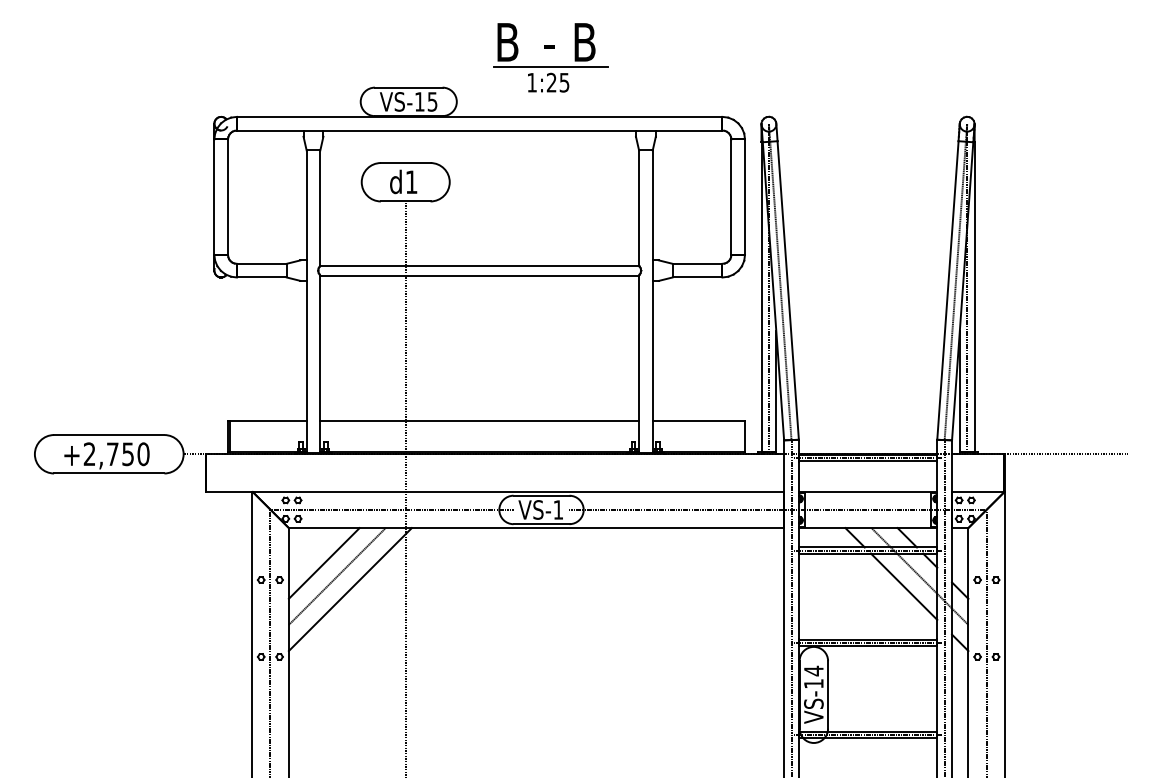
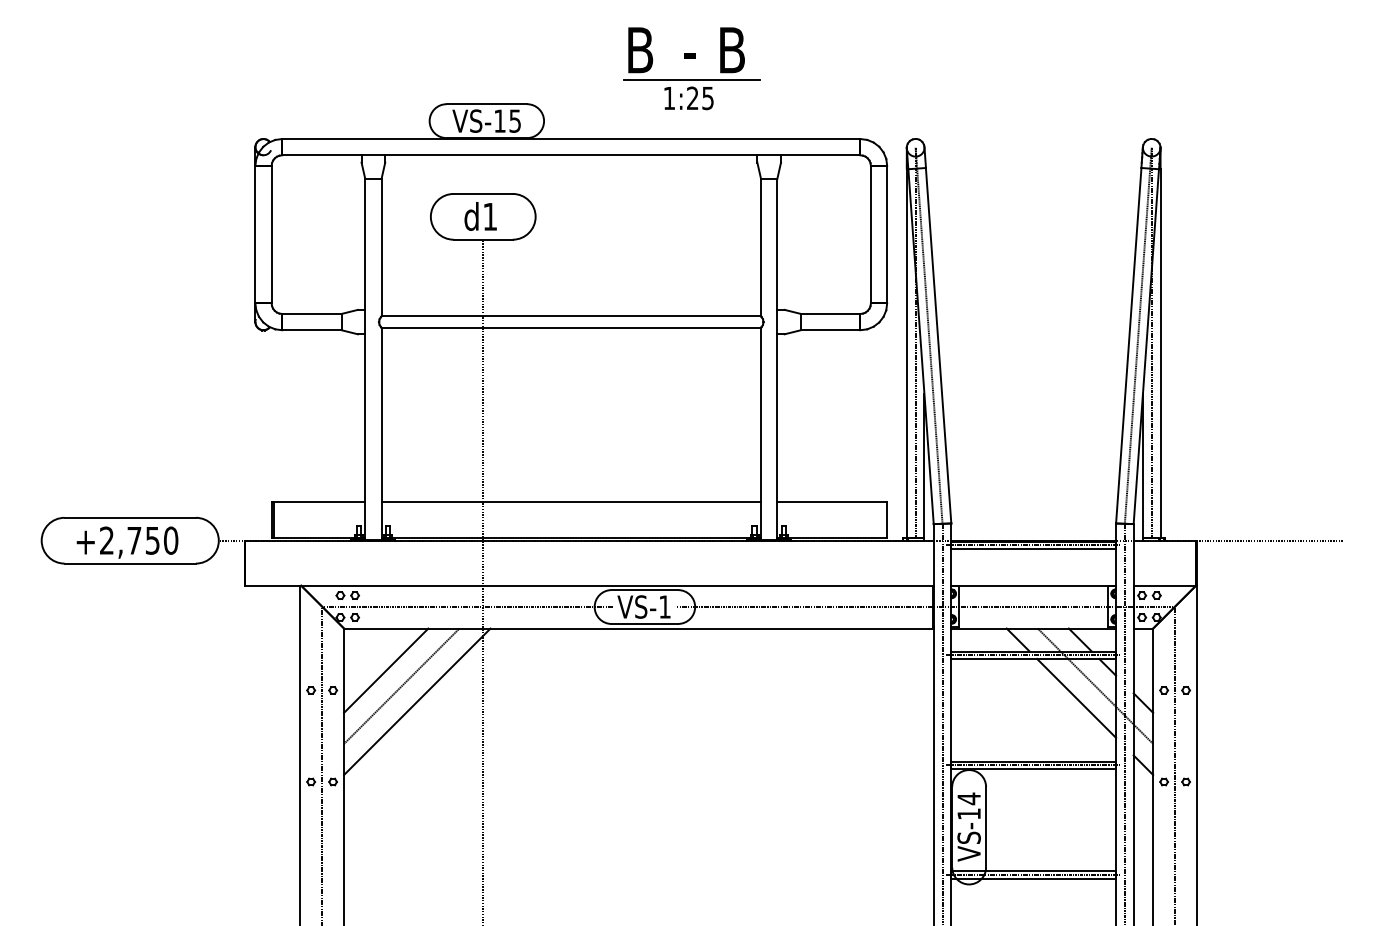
part: (550, 48) -> (691, 57), moved

